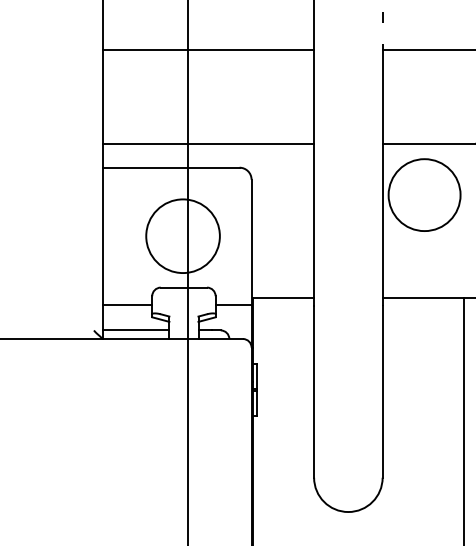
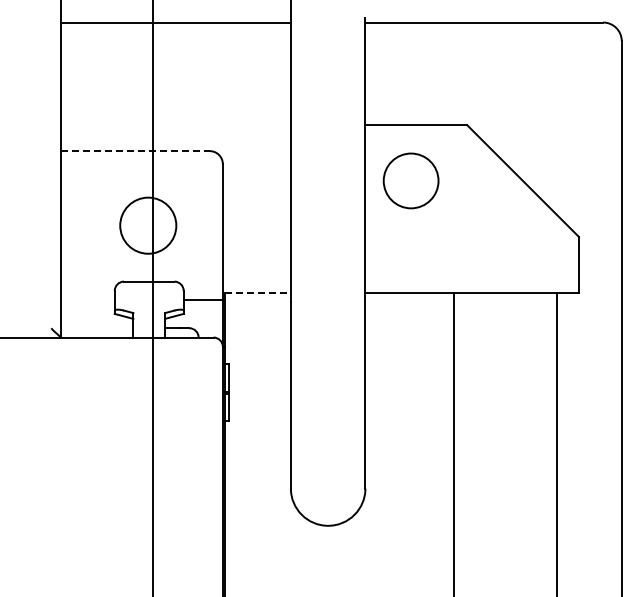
line: (208, 144) -> (175, 125), removed
line: (171, 168) -> (135, 151), solid -> dashed
circle: (424, 194) -> (410, 180), size x0.7
circle: (183, 236) -> (148, 225), size x0.7
line: (284, 297) -> (258, 292), solid -> dashed
line: (127, 304) -> (87, 300), removed
line: (135, 330) -> (96, 328), removed

